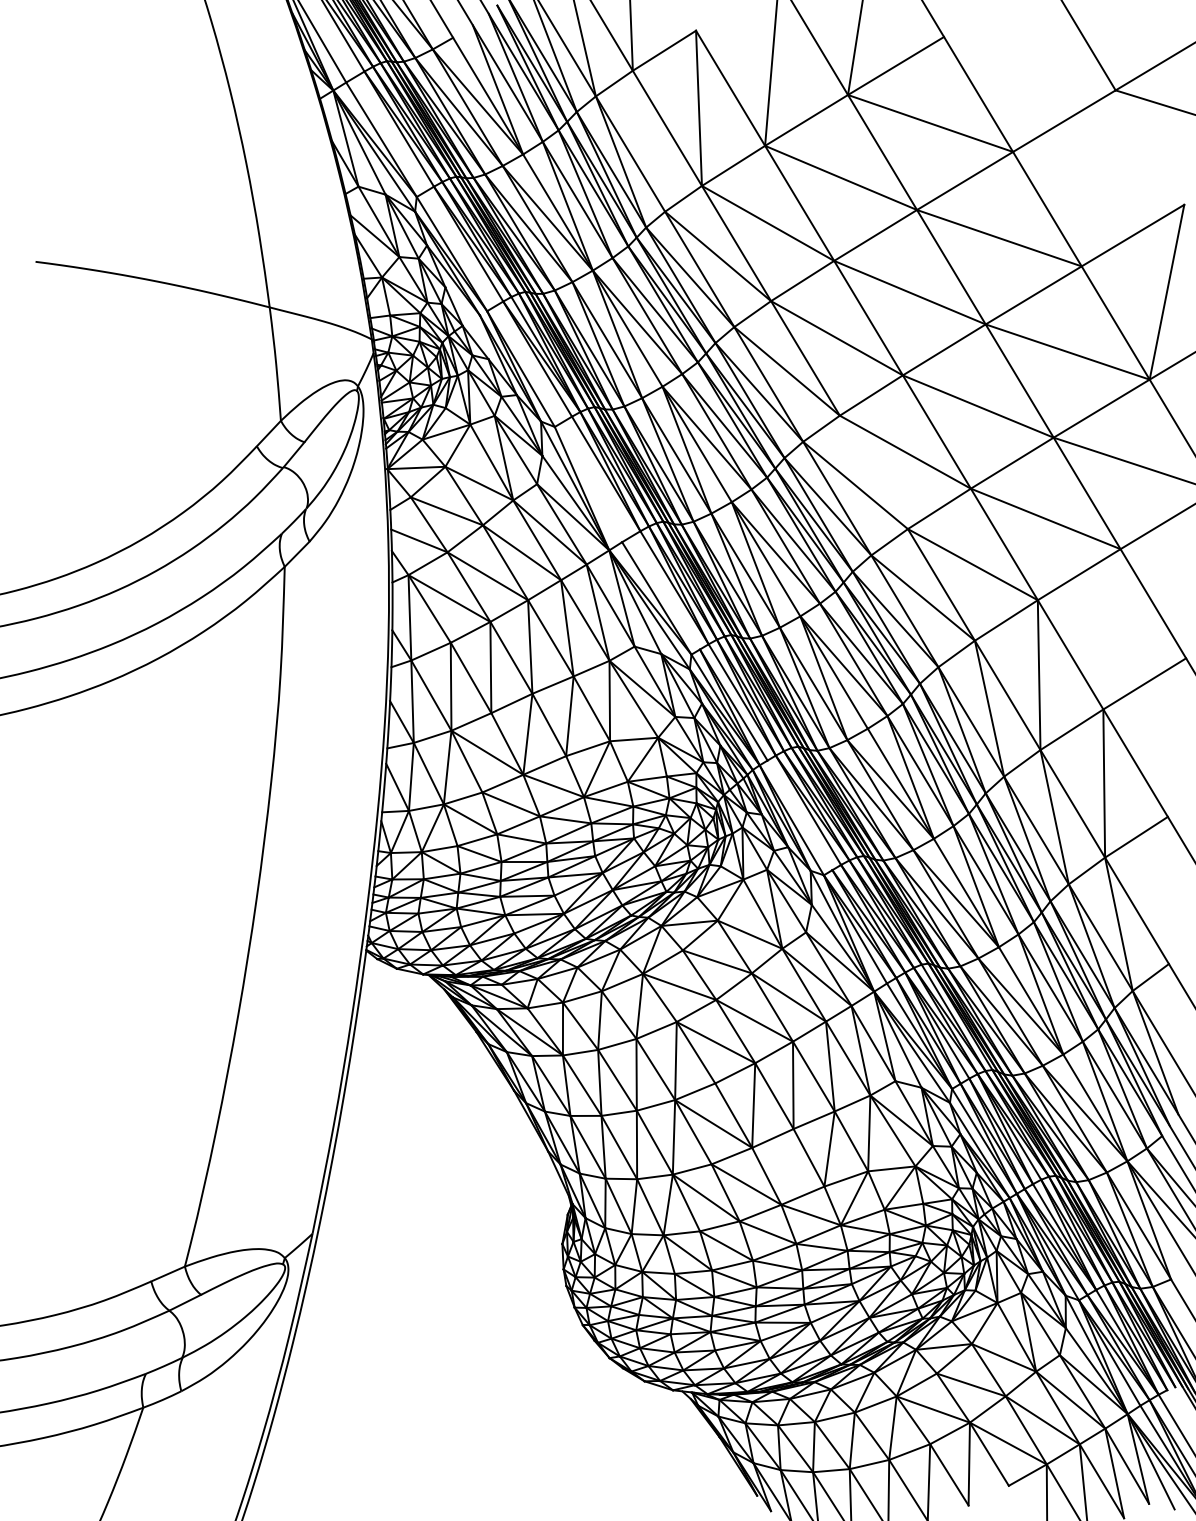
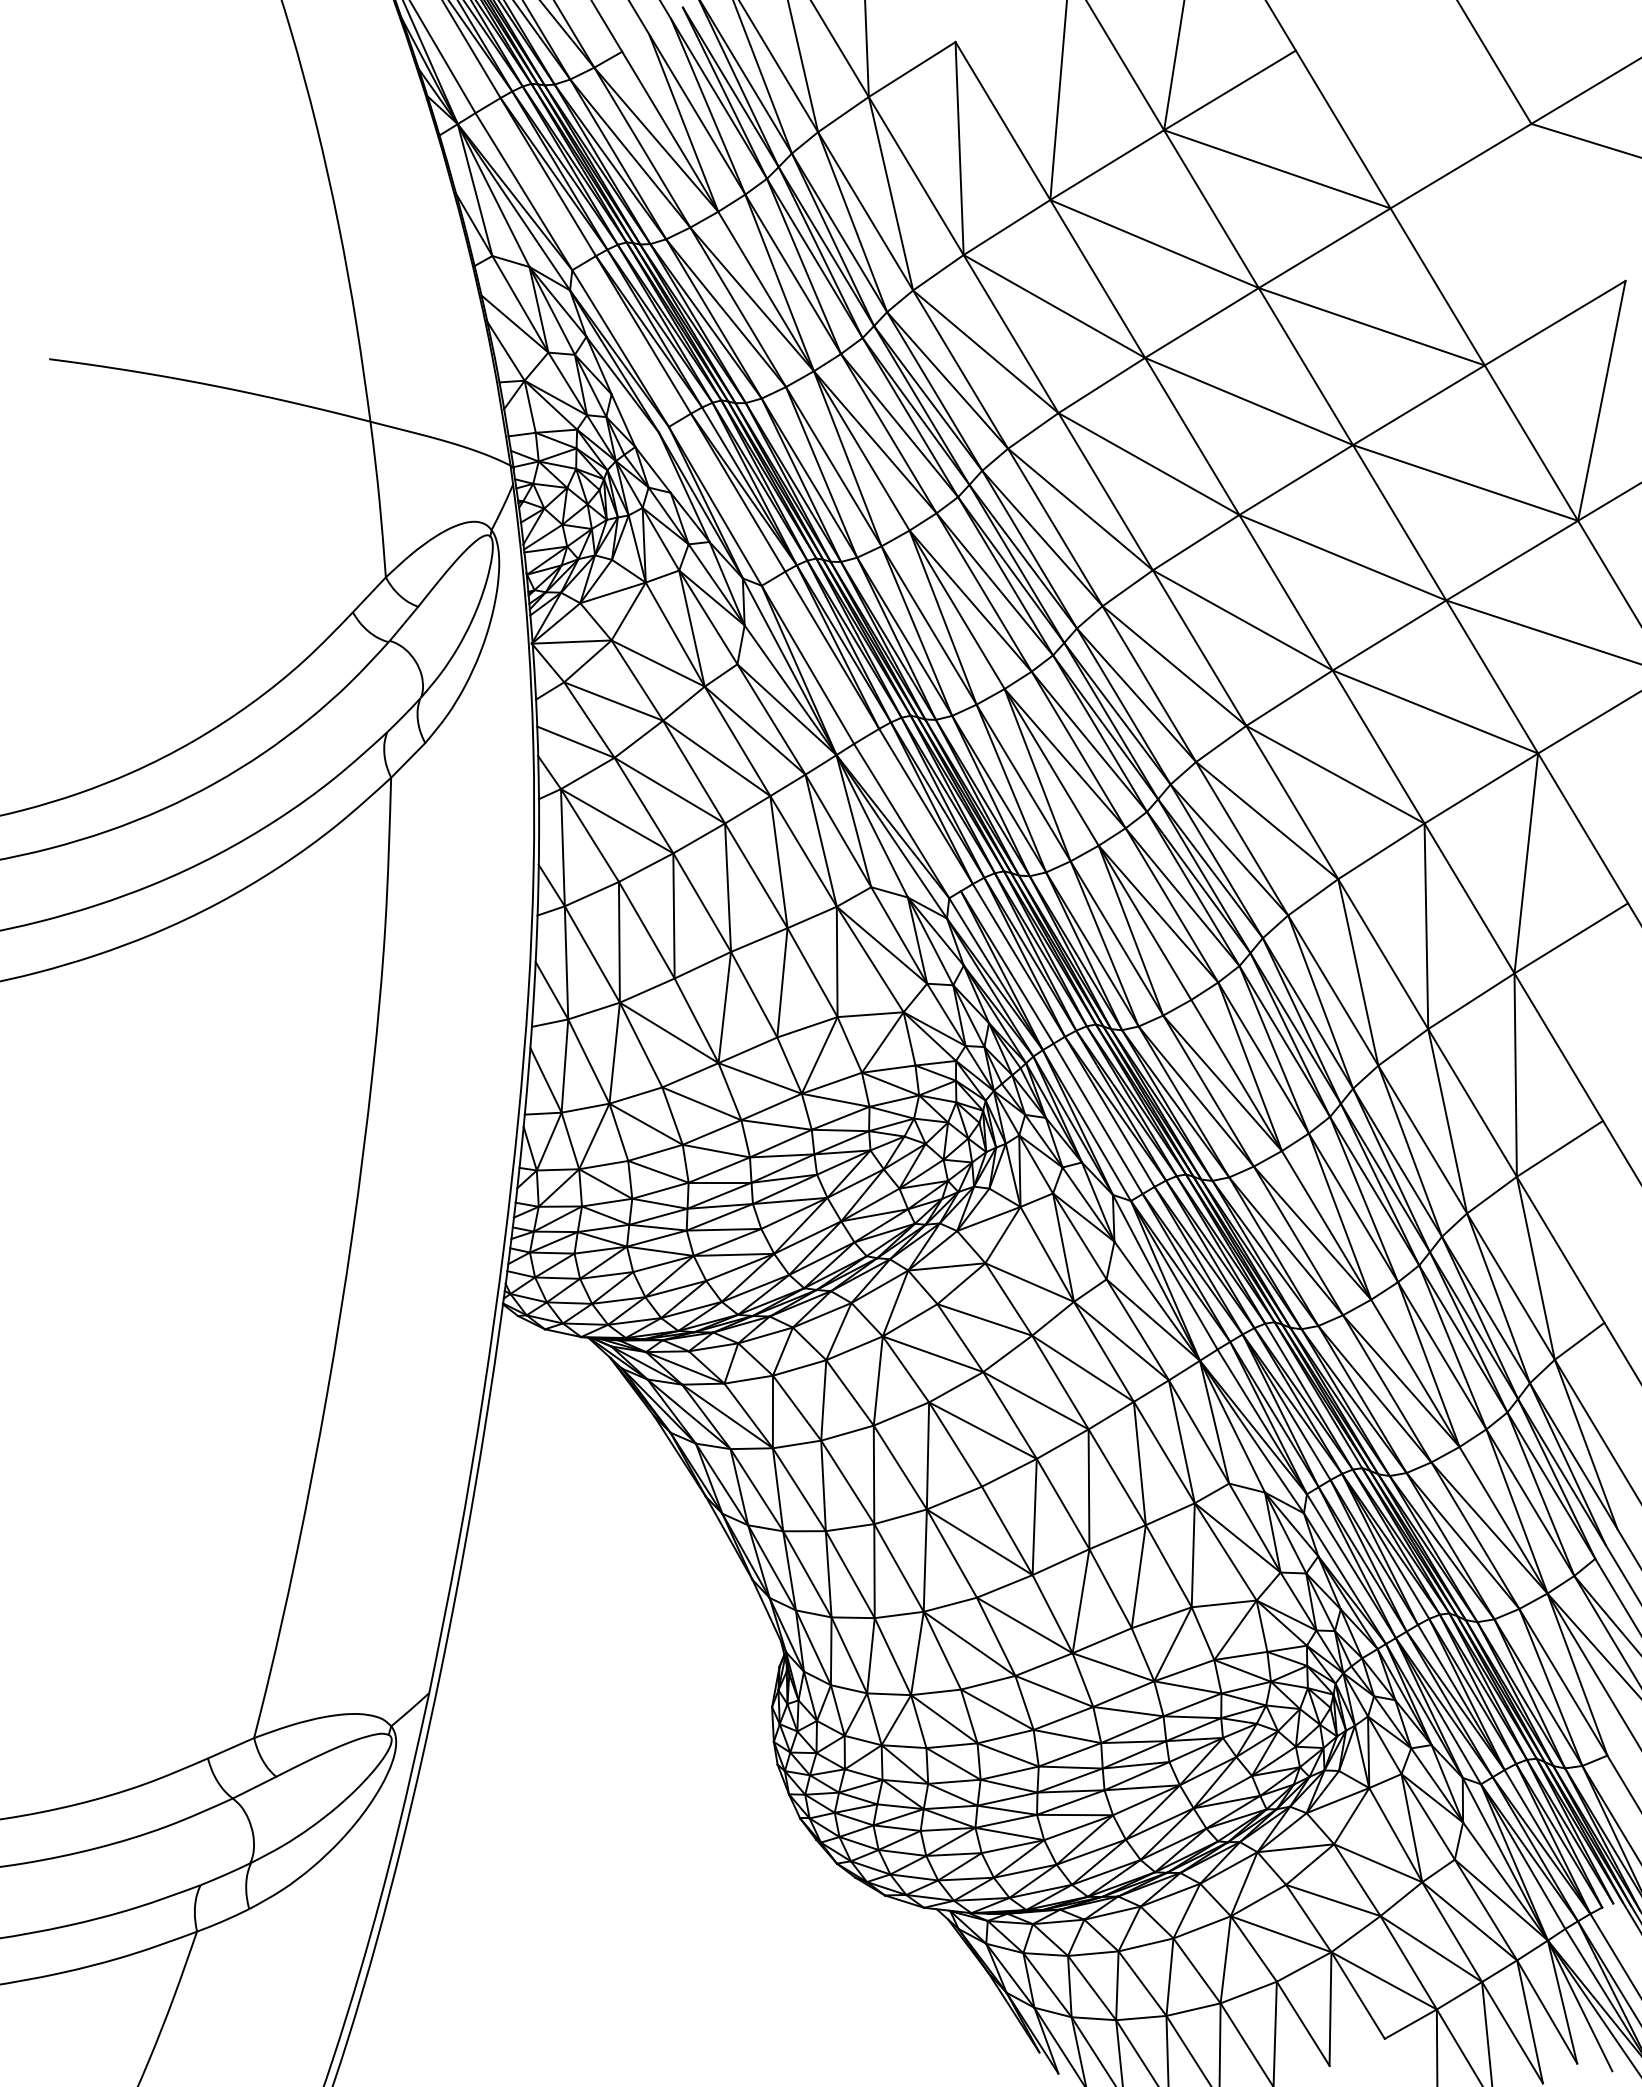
line: (648, 141) -> (890, 193), added
line: (873, 471) -> (1199, 647), added
line: (588, 484) -> (807, 664), added
line: (1112, 629) -> (1526, 863), added
line: (799, 815) -> (1097, 1118), added
line: (787, 1167) -> (1080, 1601), added

